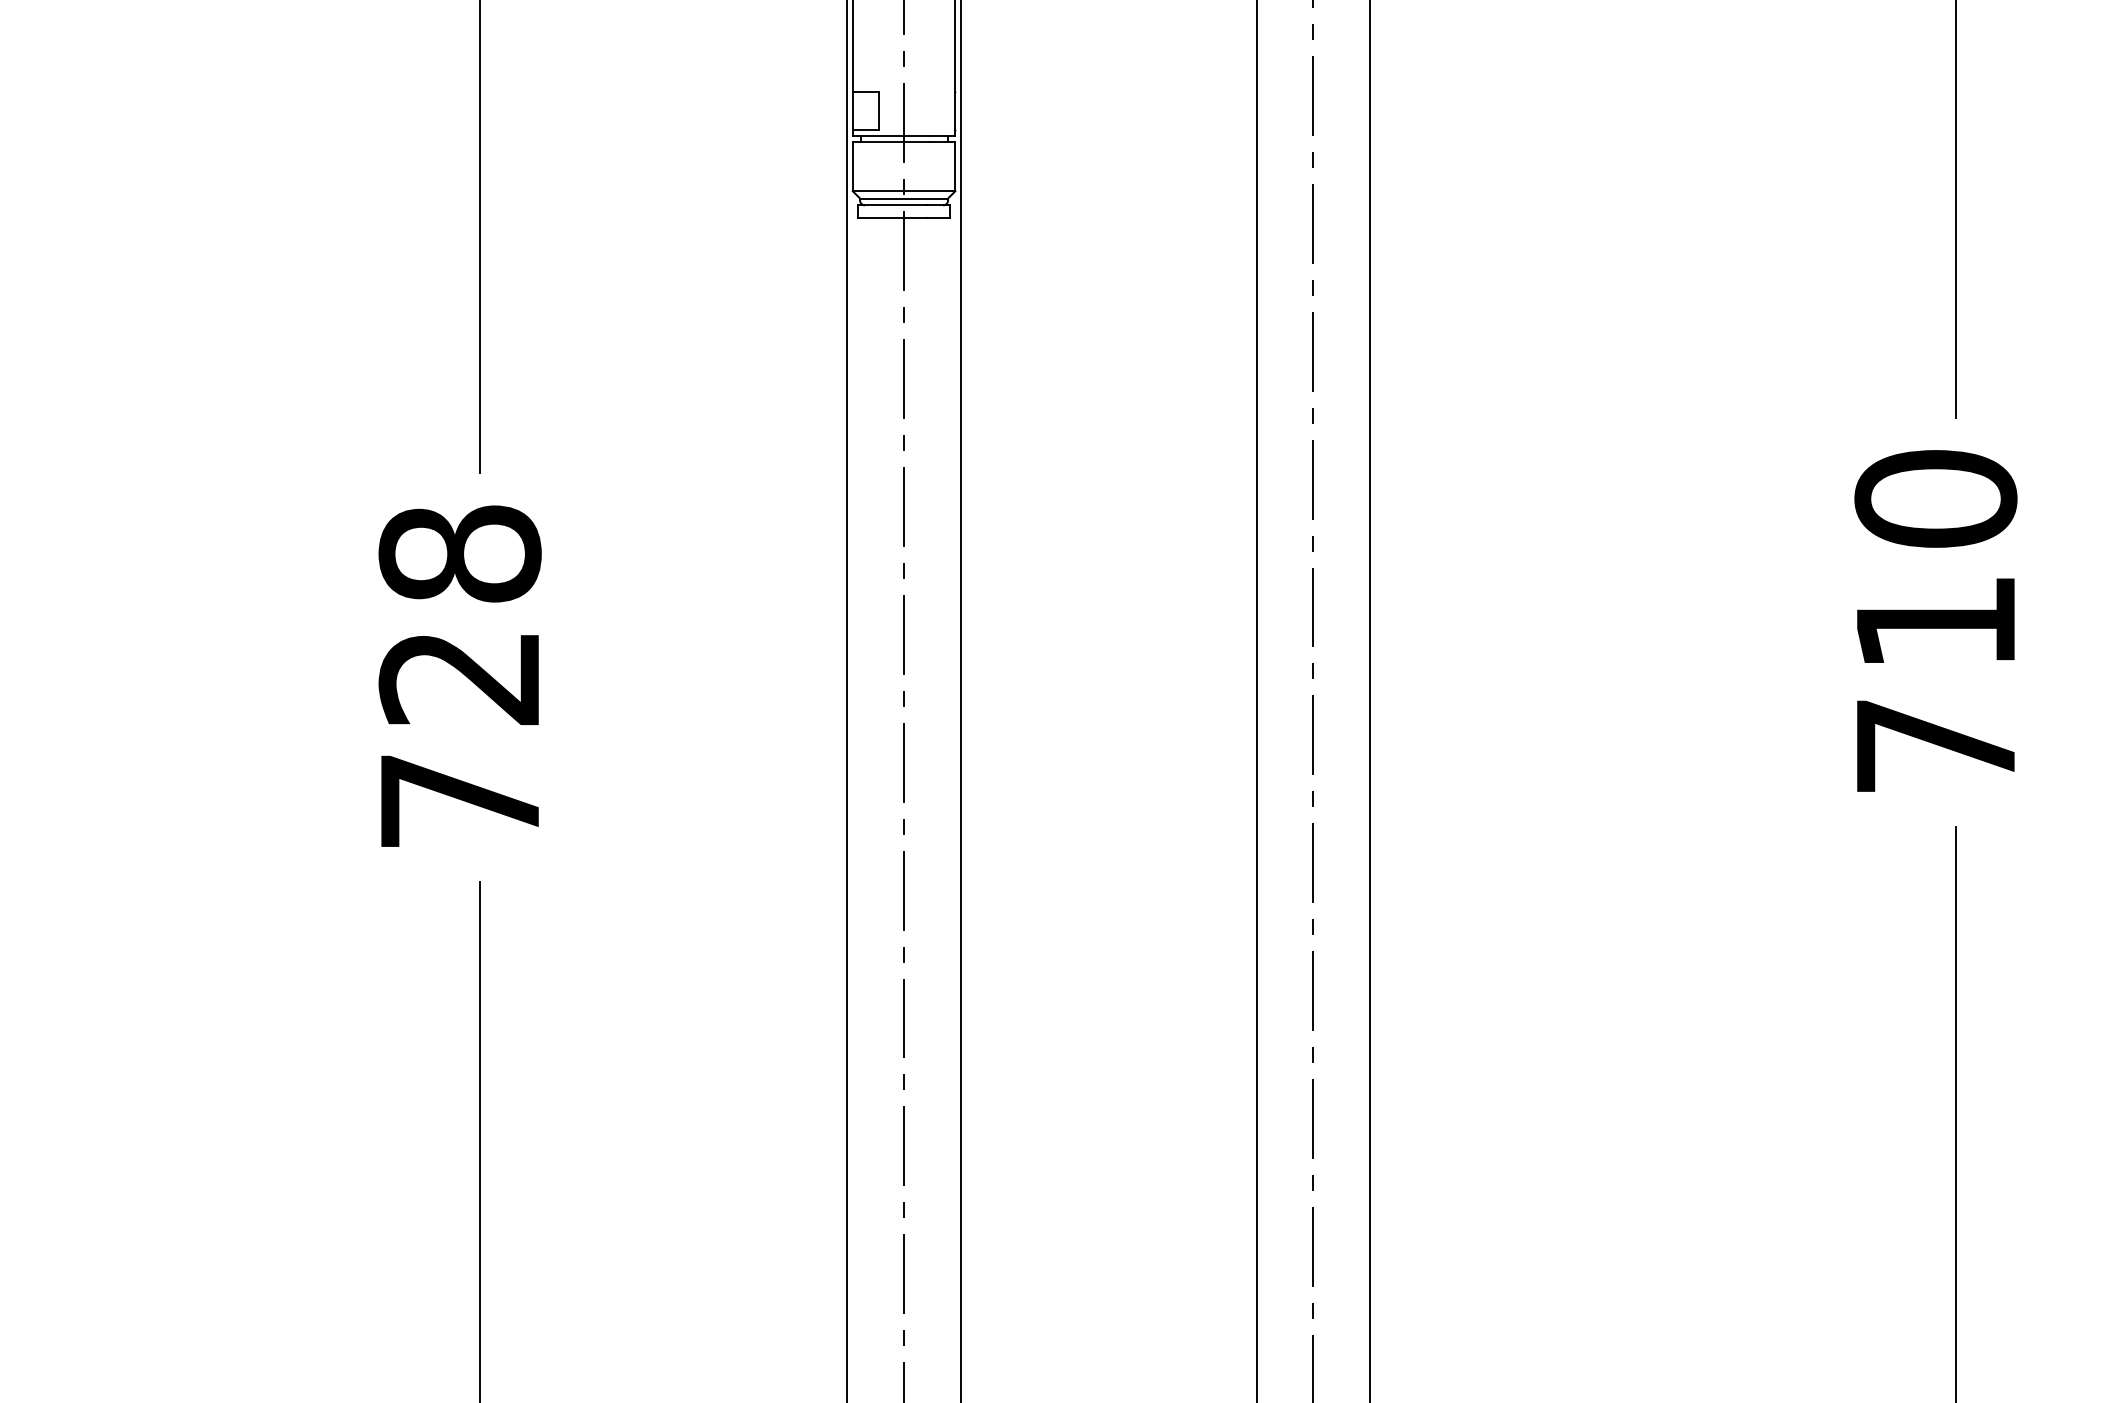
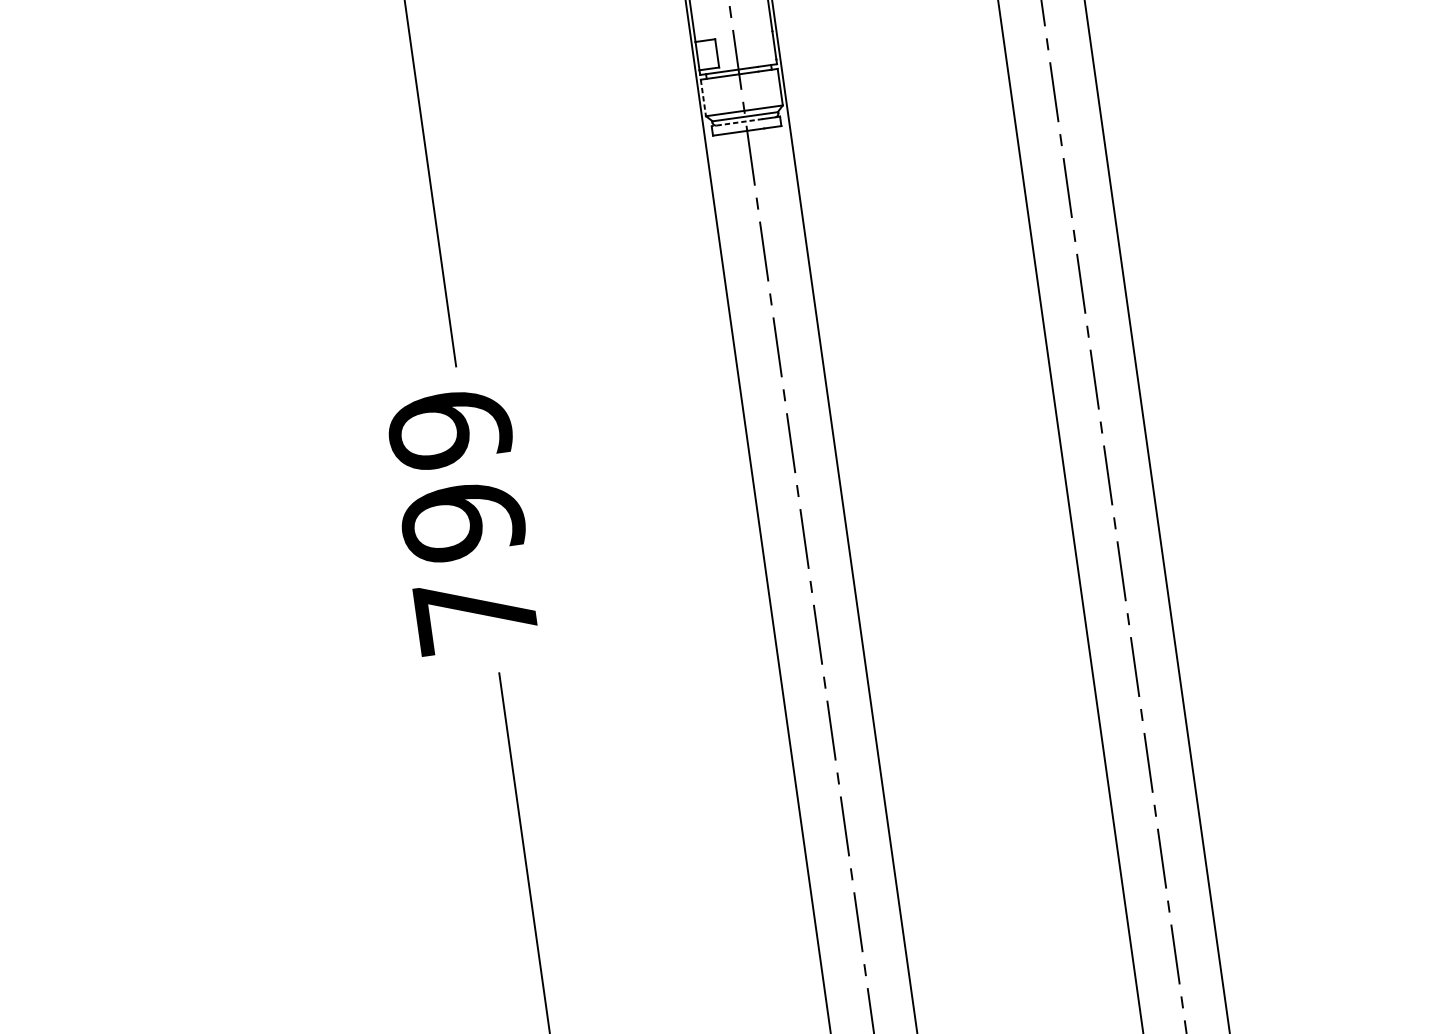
line: (852, 167) -> (703, 98), solid -> dashed
line: (892, 205) -> (737, 122), solid -> dashed
text: (459, 615) -> (456, 475), 728 -> 799

